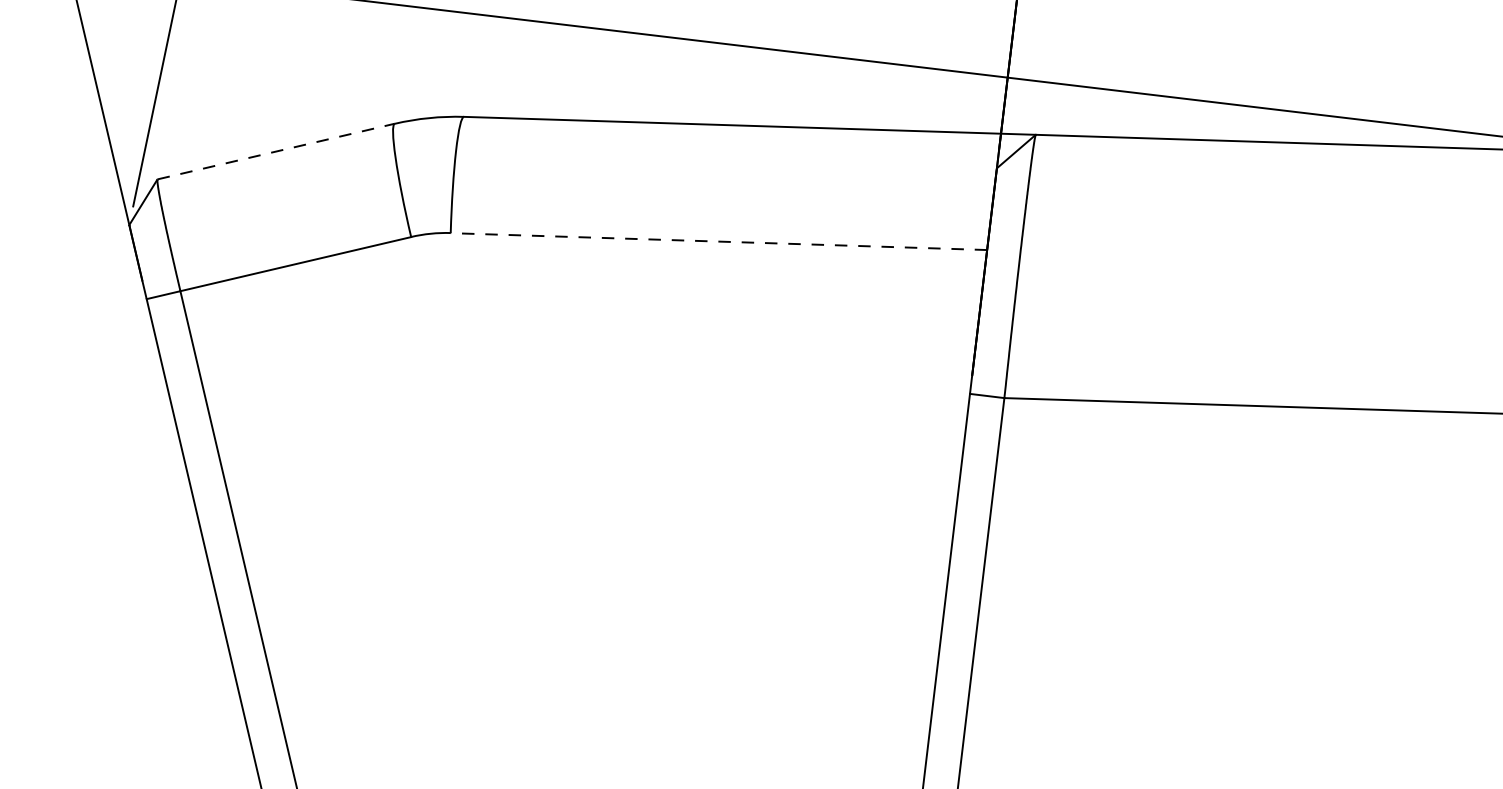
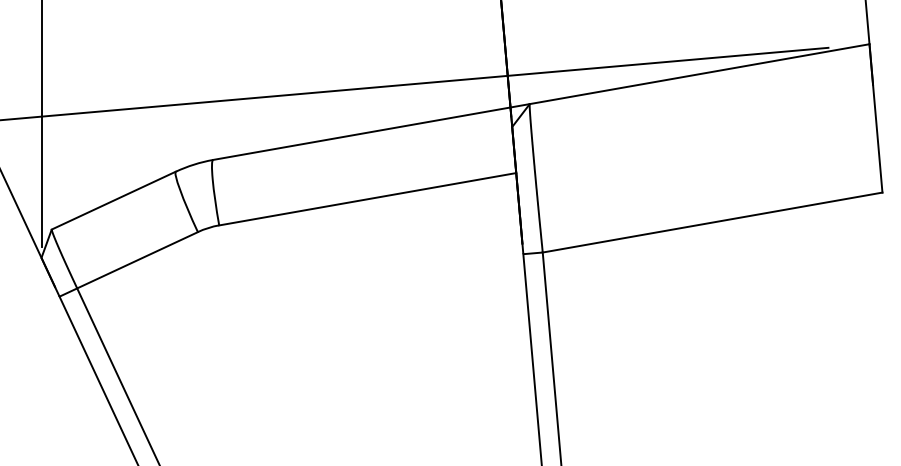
line: (277, 151) -> (114, 200), dashed -> solid
line: (718, 241) -> (367, 199), dashed -> solid

